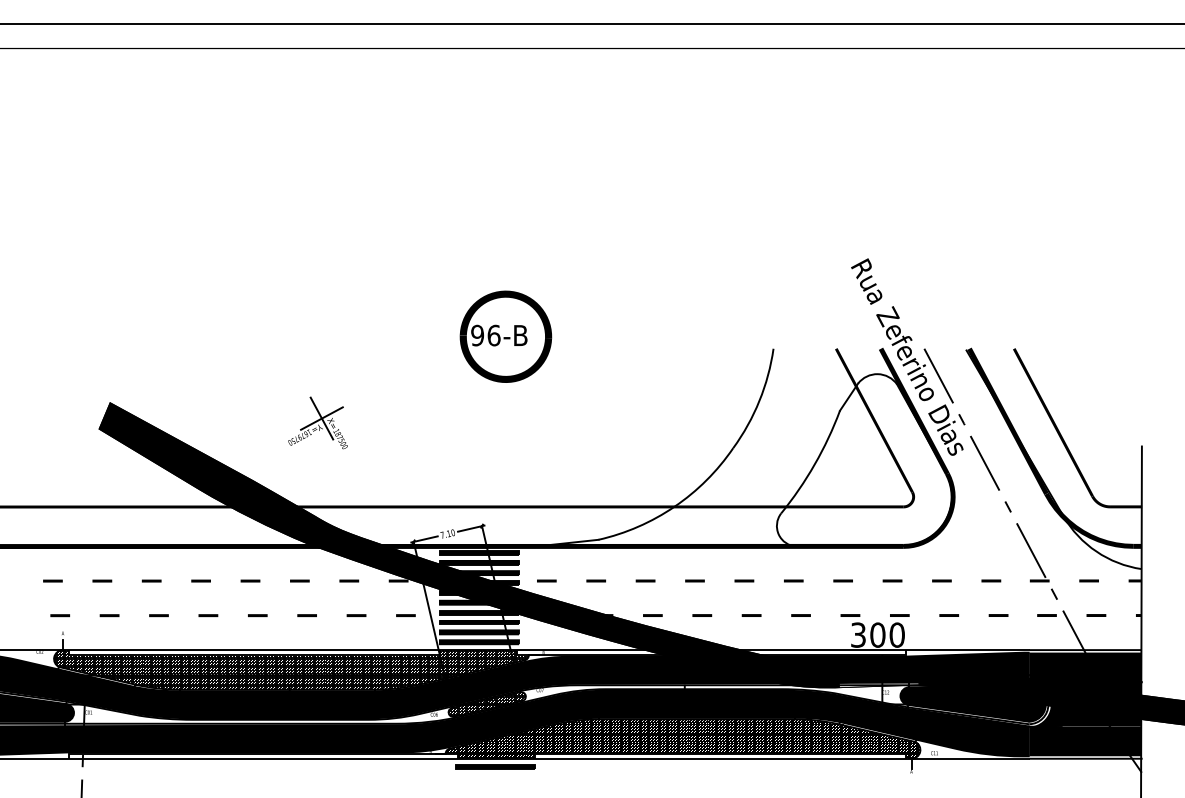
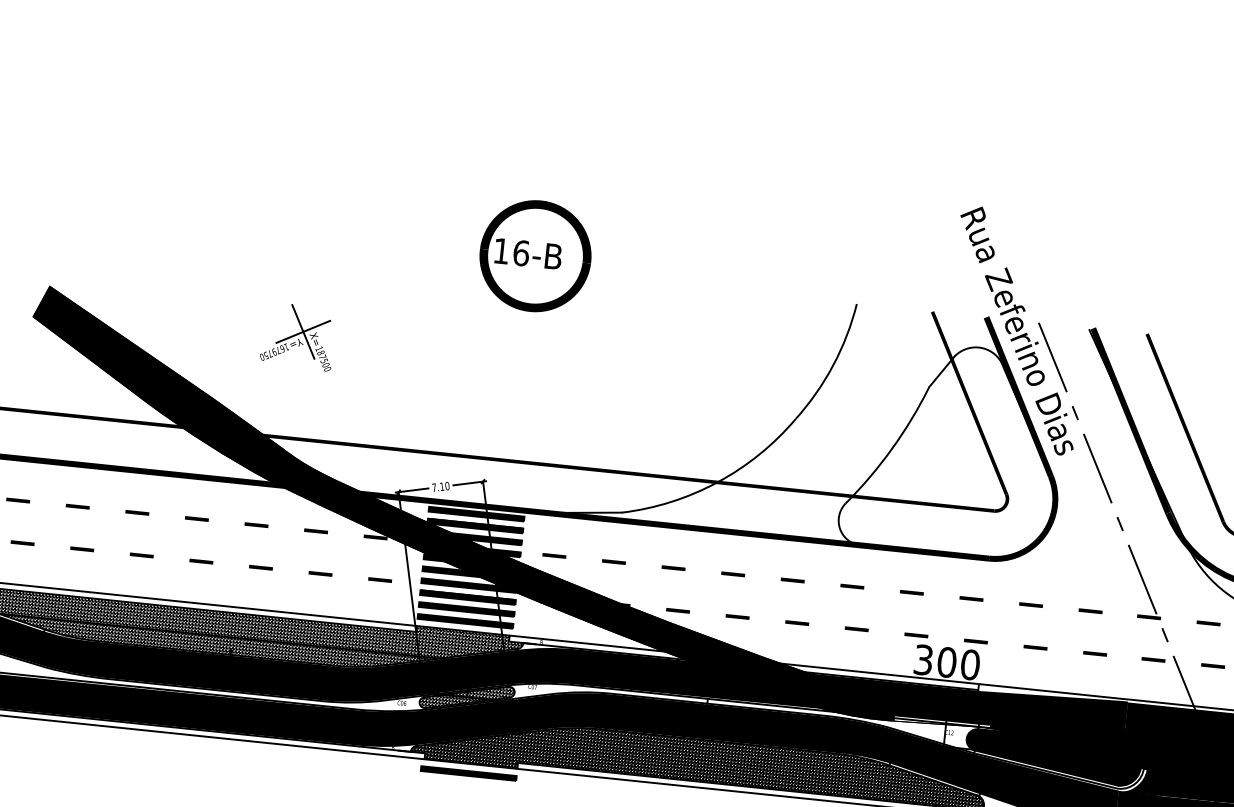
text: (477, 335) -> (501, 251), 96-B -> 16-B

